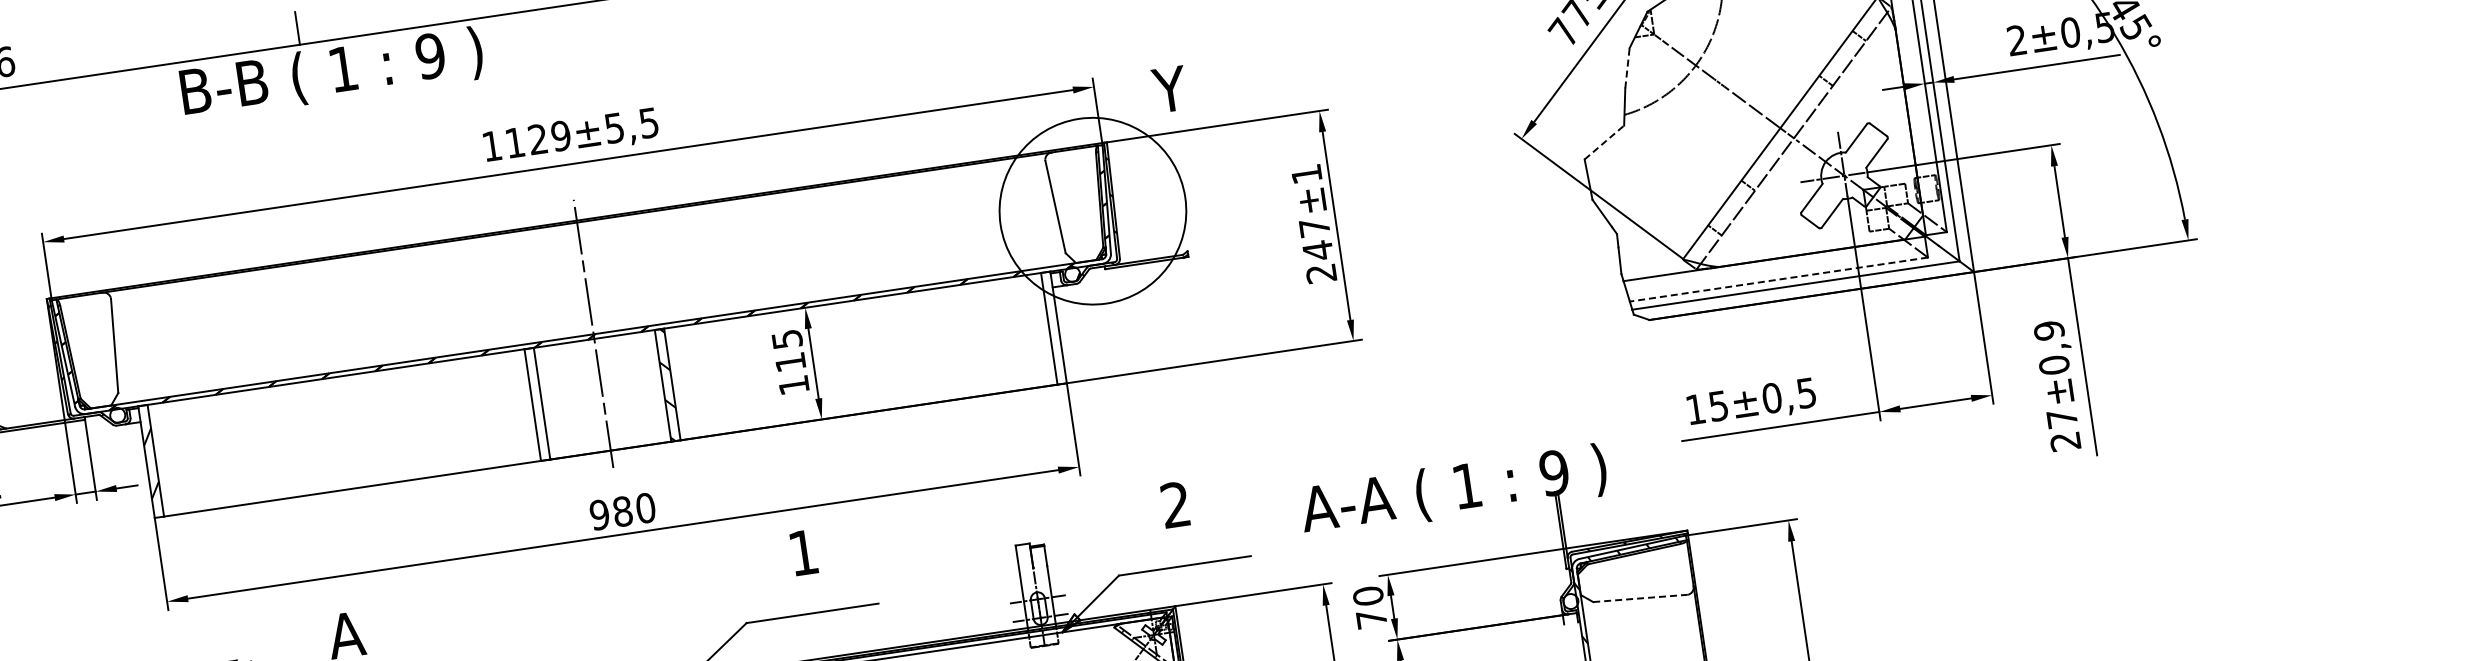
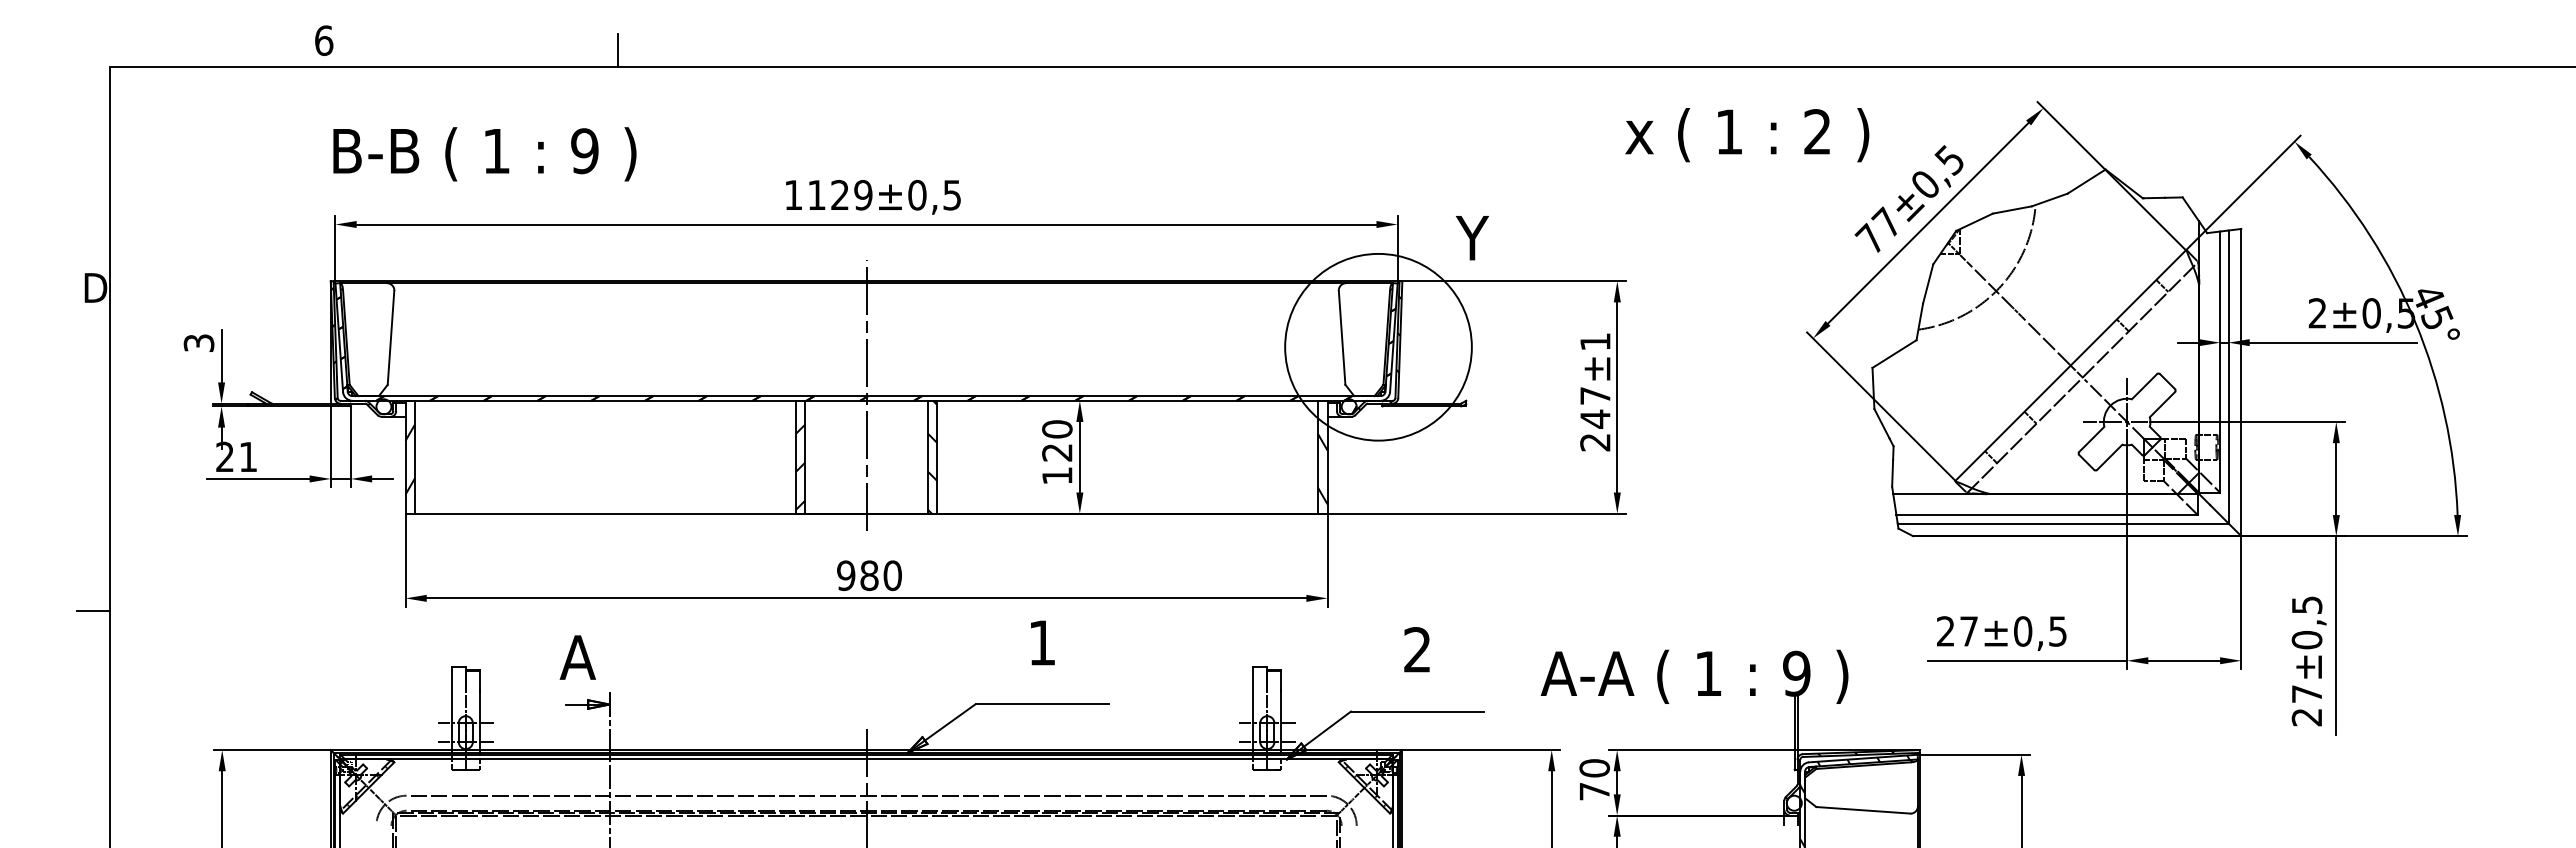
line: (1627, 67) -> (1928, 283), dashed -> solid
text: (331, 74) -> (484, 154), moved
text: (614, 127) -> (917, 194), ±5,5 -> ±0,5
line: (1604, 141) -> (1894, 353), dashed -> solid
line: (1779, 279) -> (2047, 515), dashed -> solid
text: (2048, 331) -> (2306, 605), ±0,9 -> ±0,5
hatch: (1055, 340) -> (1322, 469), added
text: (789, 350) -> (1057, 440), 115 -> 120
text: (1707, 407) -> (1957, 631), 15 -> 27
hatch: (538, 413) -> (800, 466), added
line: (1640, 598) -> (1863, 810), dashed -> solid

